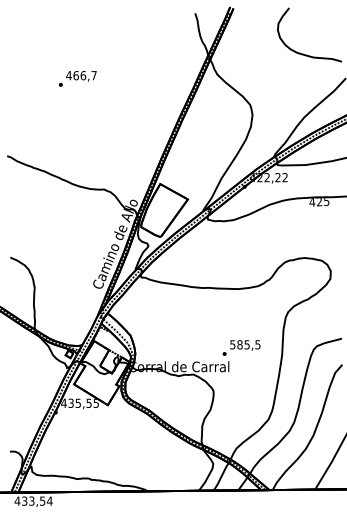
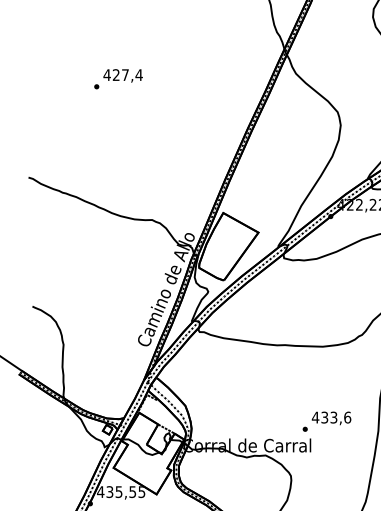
text: (85, 75) -> (128, 74), 466,7 -> 427,4
text: (244, 344) -> (330, 417), 585,5 -> 433,6

